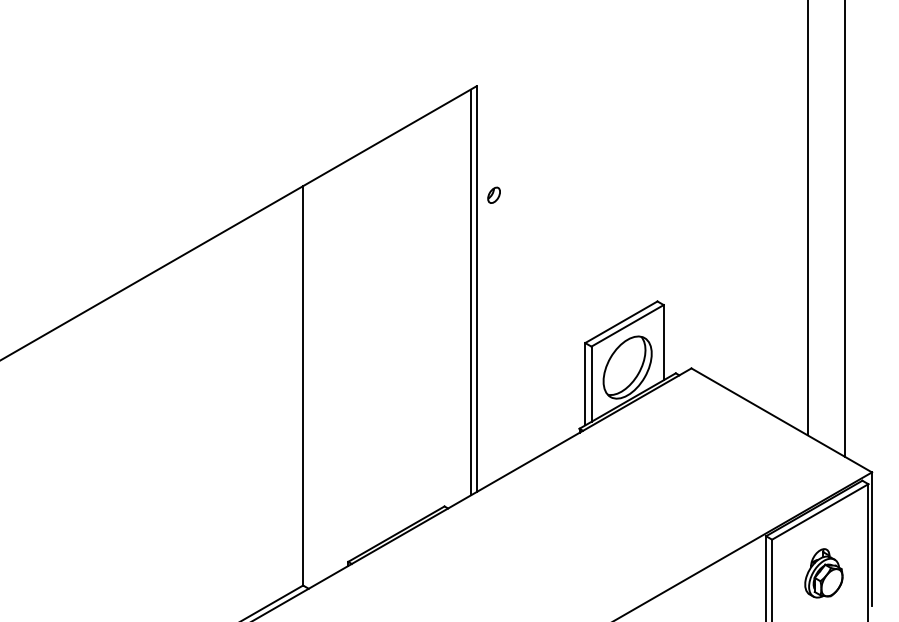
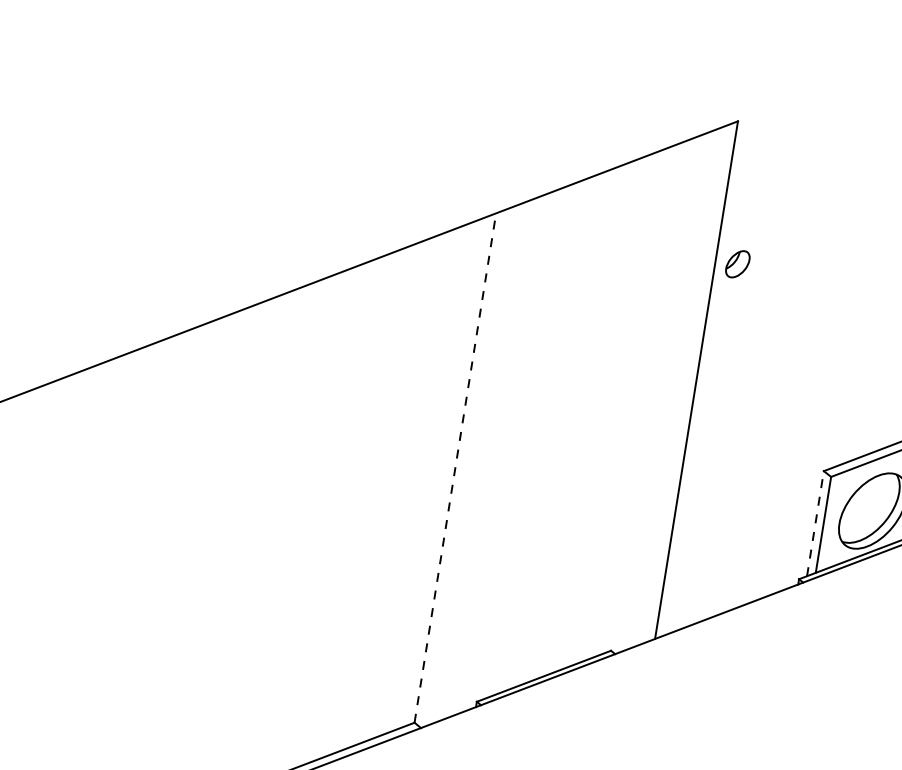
part: (493, 194) -> (737, 262), size x1.4
line: (470, 292) -> (687, 383), removed
line: (585, 383) -> (815, 522), solid -> dashed
line: (303, 385) -> (455, 467), solid -> dashed

